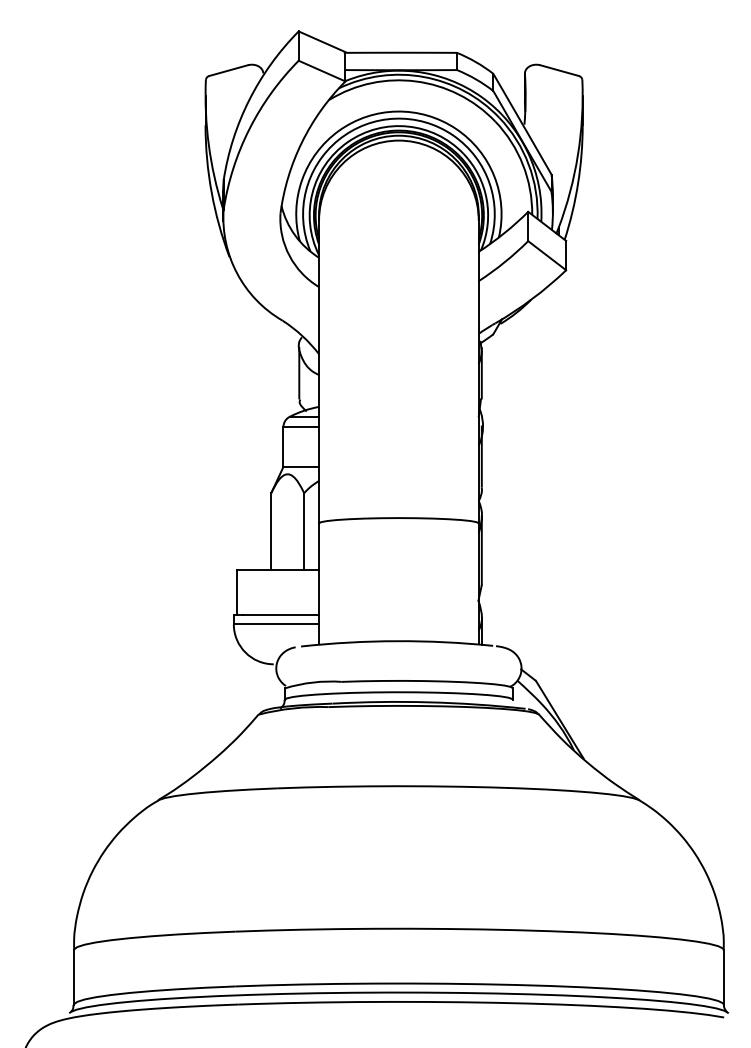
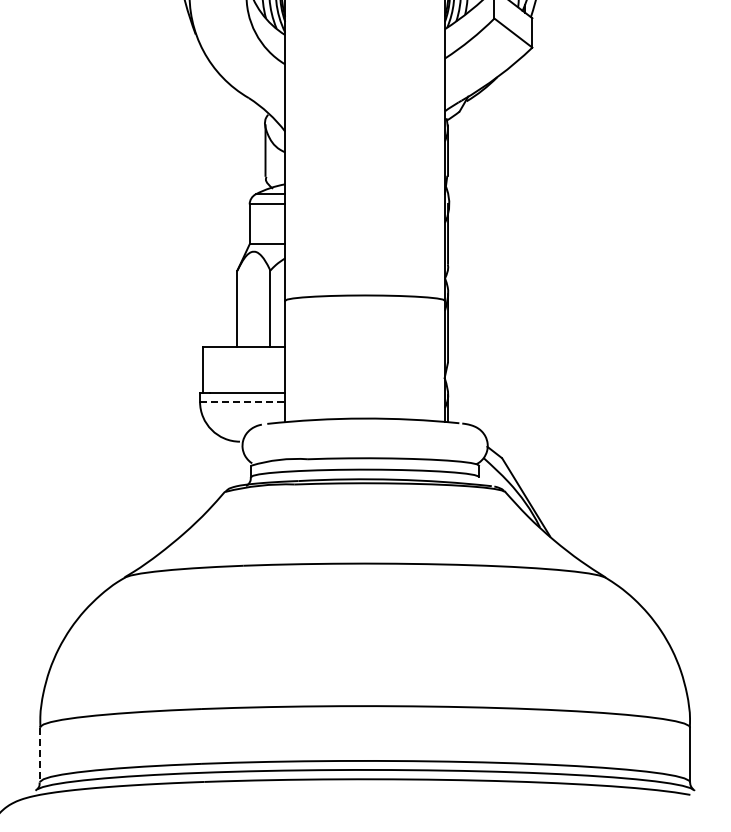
line: (276, 624) -> (242, 401), solid -> dashed
line: (73, 978) -> (39, 755), solid -> dashed

